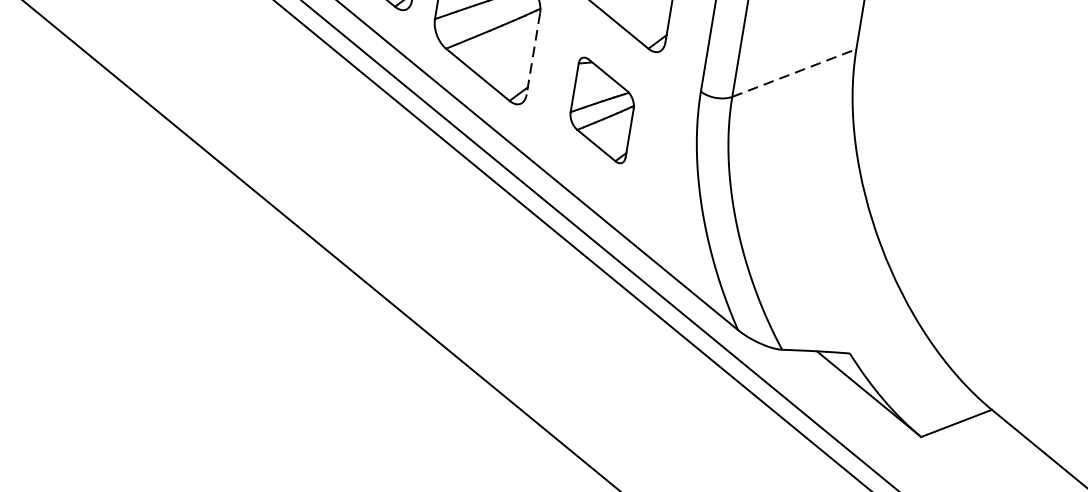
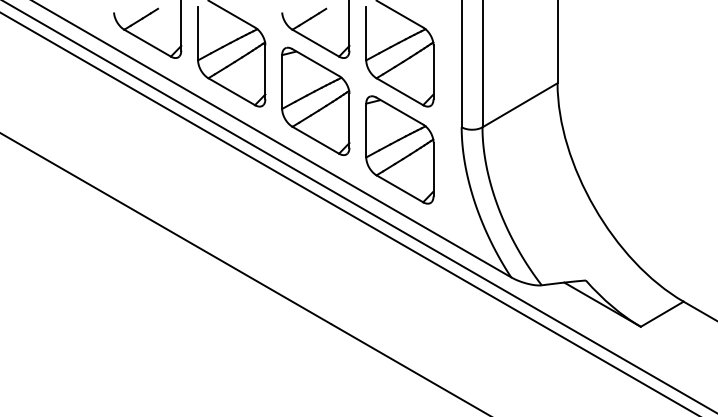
line: (533, 53) -> (349, 120), dashed -> solid
line: (795, 73) -> (520, 105), dashed -> solid
part: (601, 109) -> (399, 149), size x1.67

